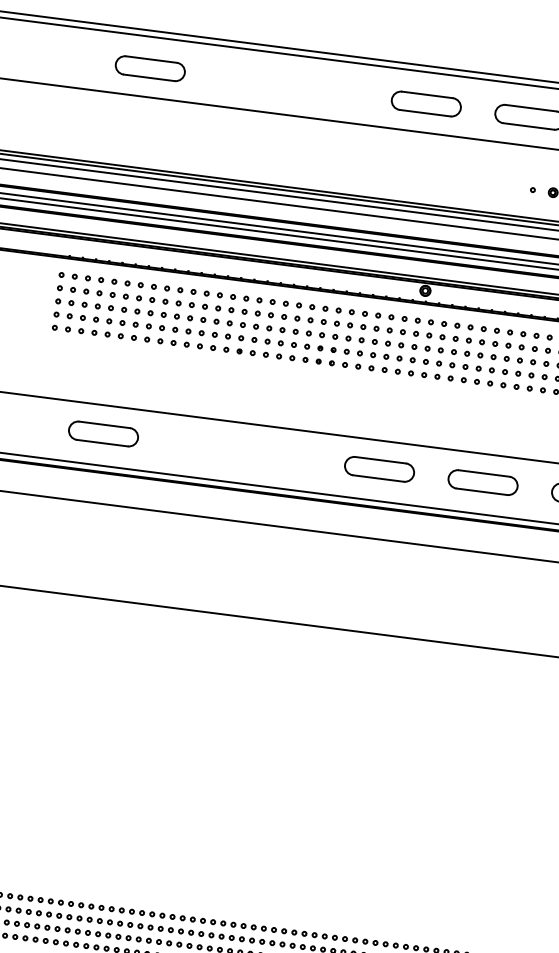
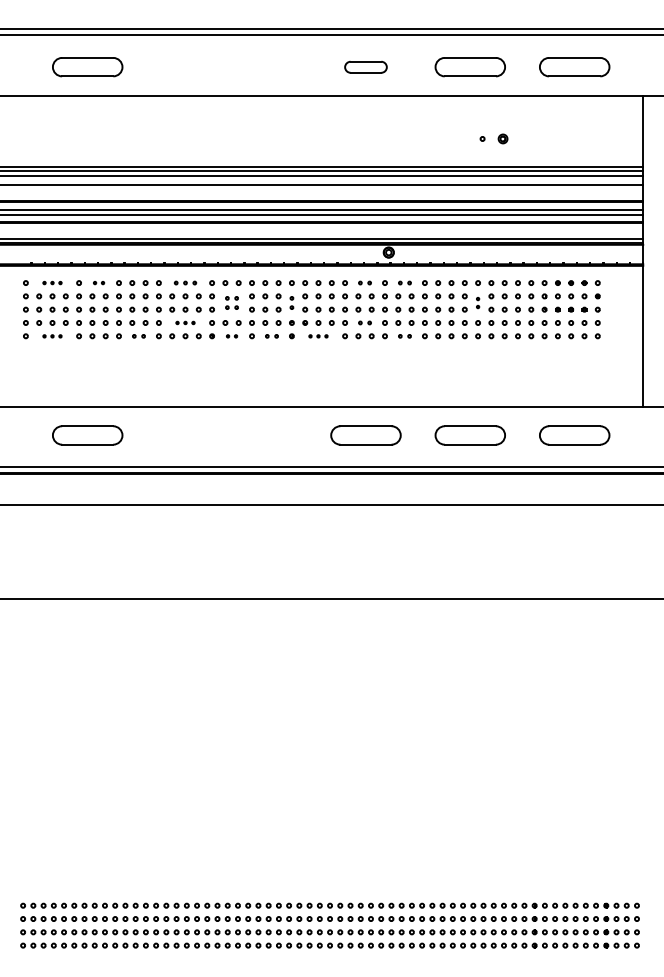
part: (425, 104) -> (365, 67), size x0.6
part: (88, 277) -> (52, 282), size x0.6
part: (133, 283) -> (98, 282), size x0.6
part: (219, 294) -> (185, 282), size x0.7
part: (397, 317) -> (364, 282), size x0.7
part: (263, 320) -> (231, 302), size x0.7
part: (437, 322) -> (404, 282), size x0.7
part: (322, 328) -> (291, 302), size x0.7
part: (81, 331) -> (52, 336), size x0.6
part: (214, 334) -> (185, 322), size x0.6
part: (166, 342) -> (138, 336), size x0.7
part: (507, 351) -> (477, 302), size x0.6
part: (258, 354) -> (231, 336), size x0.6
part: (392, 357) -> (364, 322), size x0.7
part: (298, 359) -> (271, 336), size x0.7
part: (345, 365) -> (318, 336), size x0.6
part: (430, 376) -> (404, 336), size x0.7

